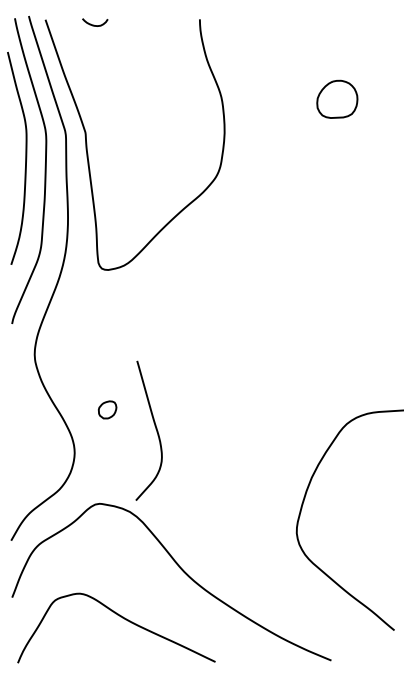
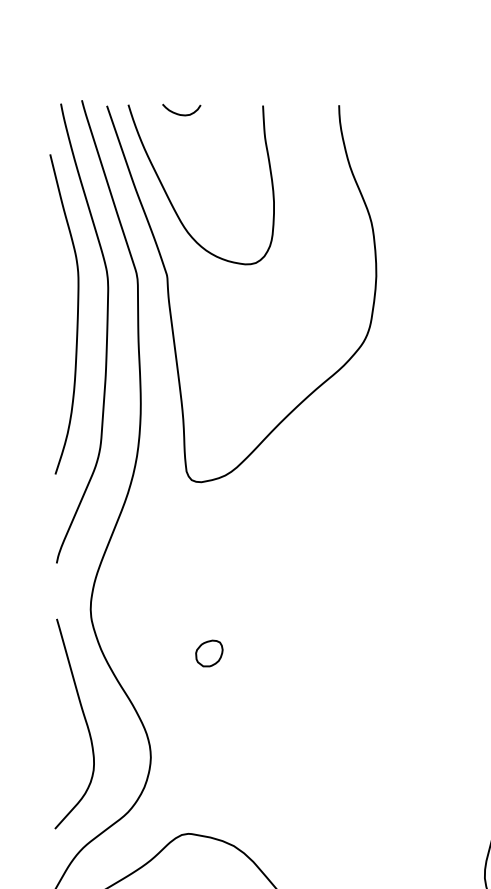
curve: (88, 82) -> (171, 200), added
part: (107, 409) -> (209, 652), moved
curve: (155, 429) -> (84, 722), moved

